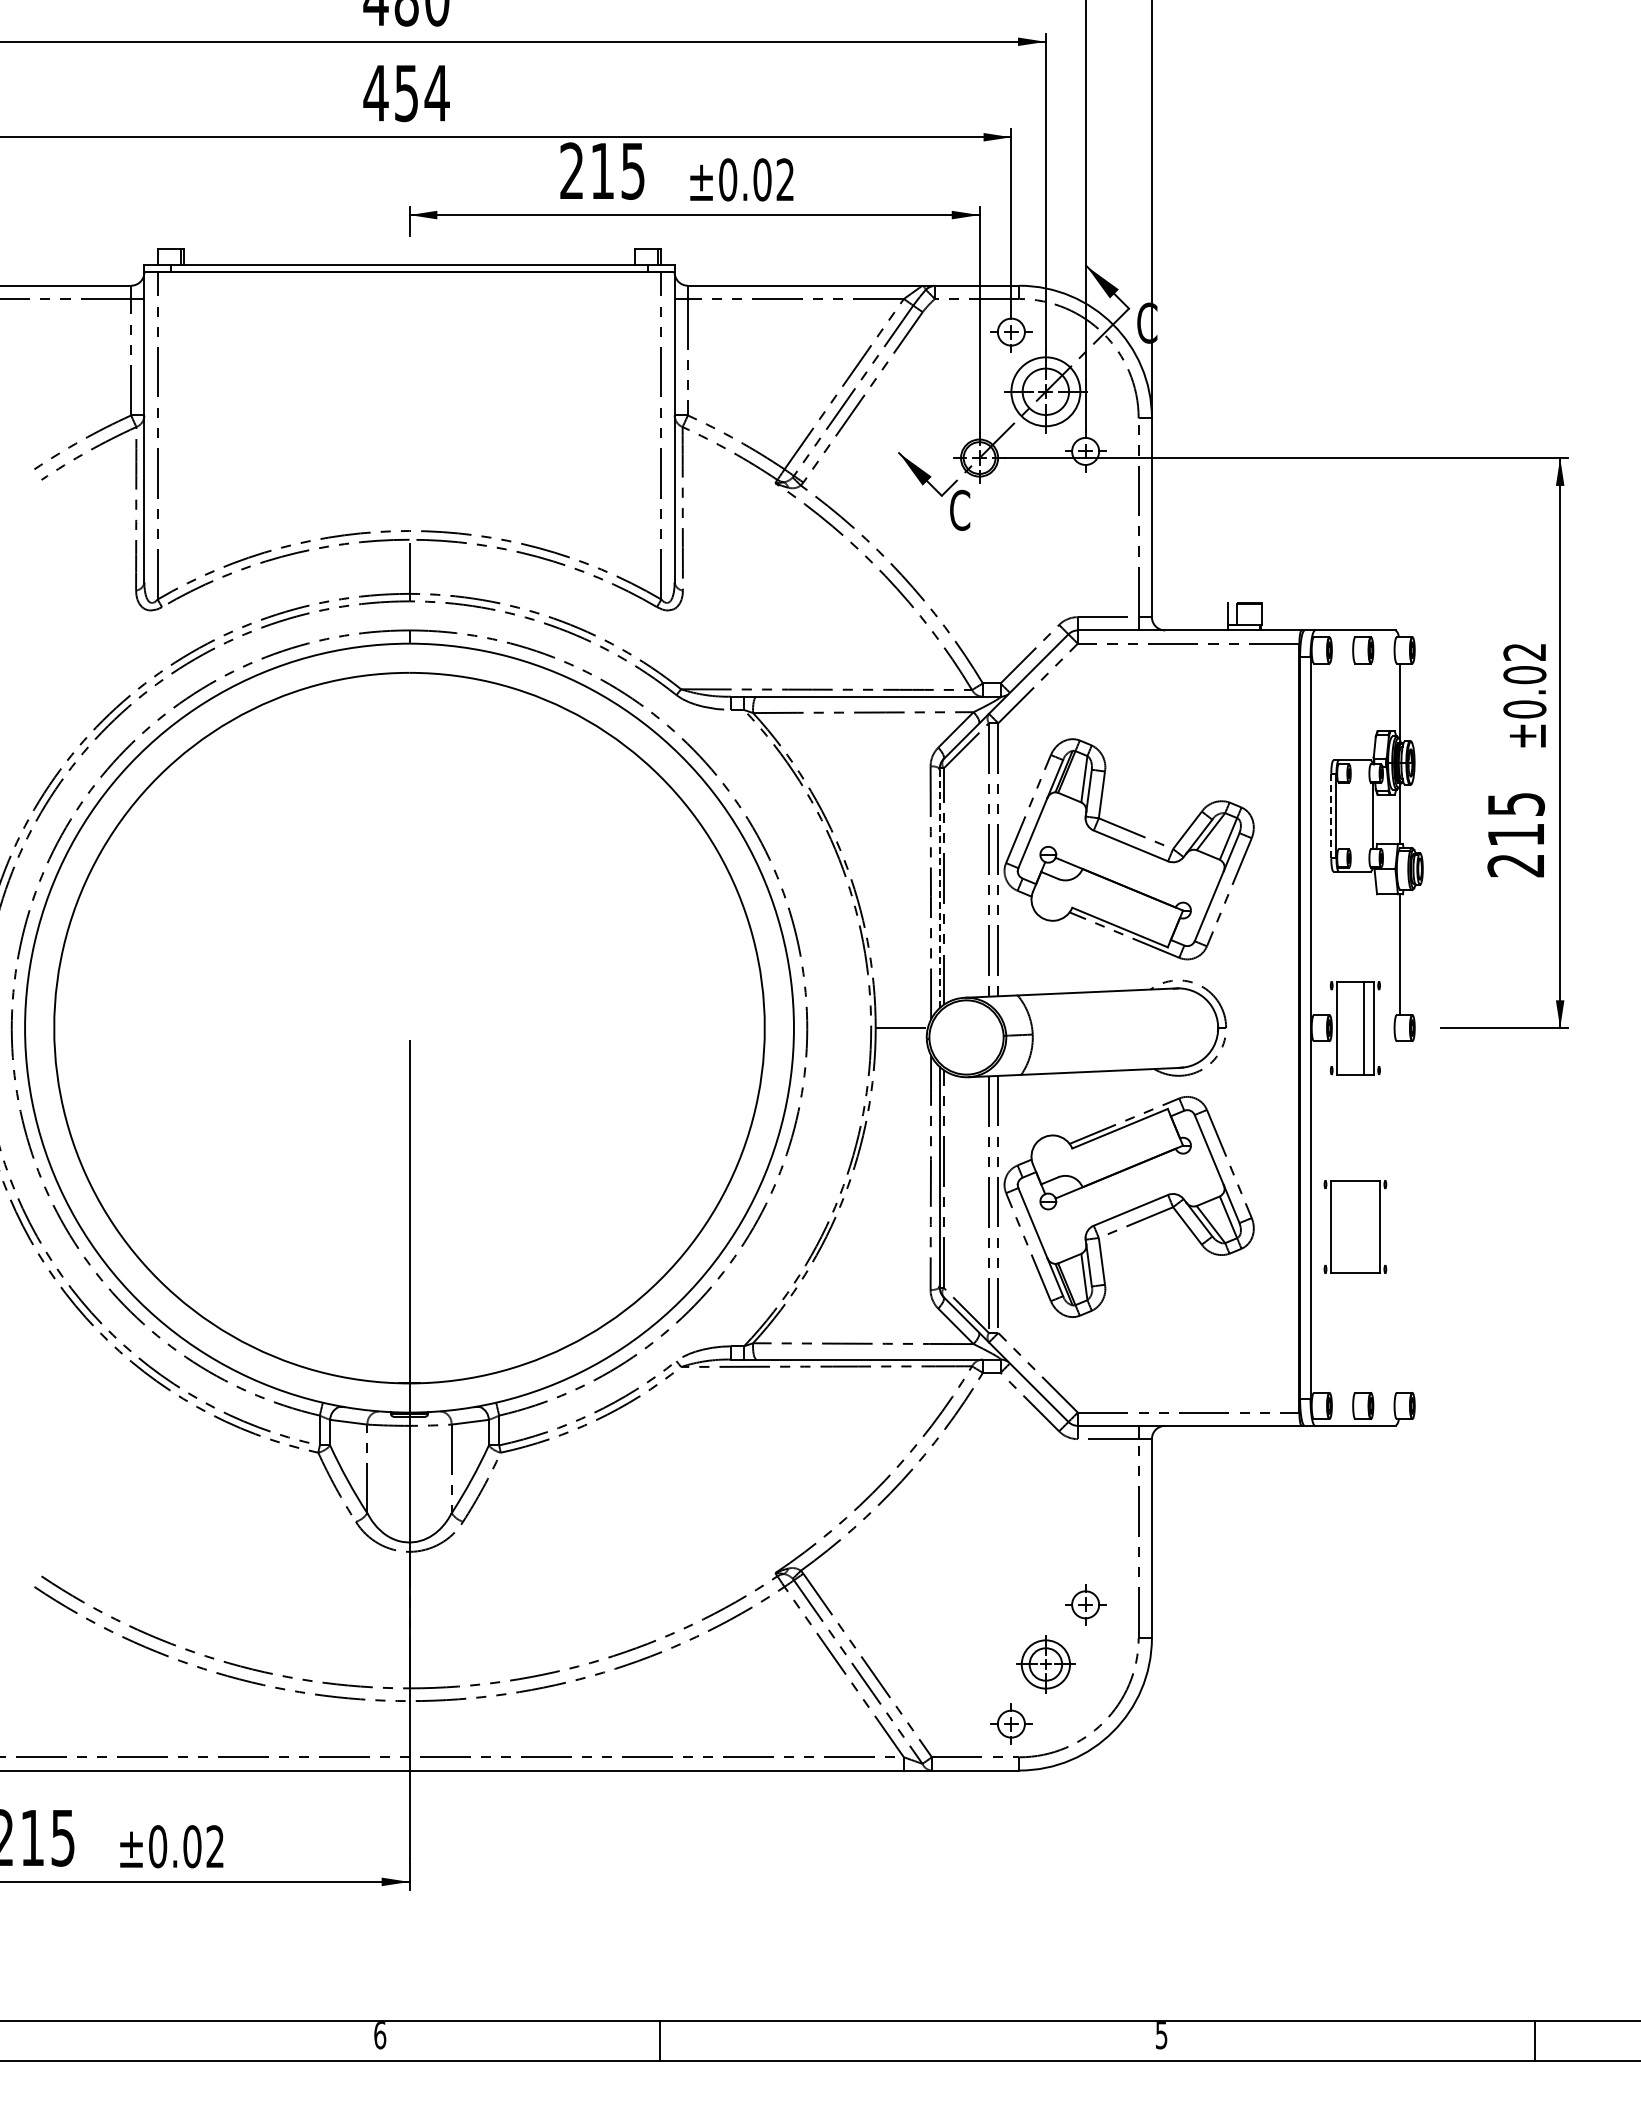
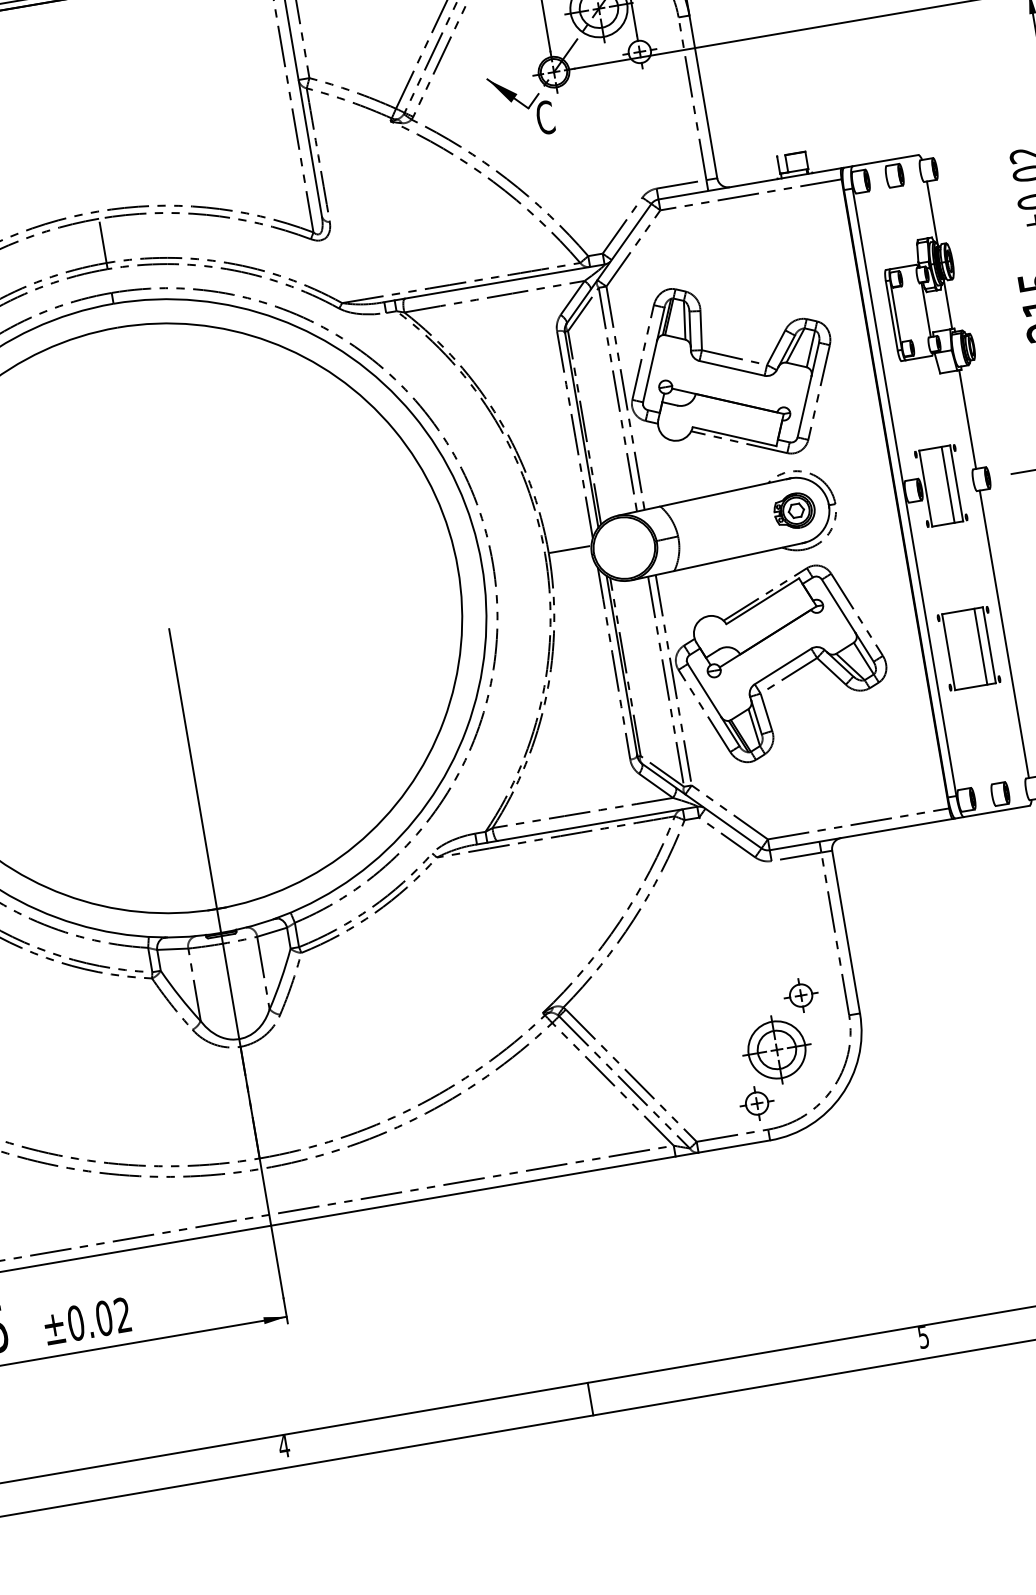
line: (1331, 816) -> (892, 316), dashed -> solid
line: (939, 888) -> (581, 429), dashed -> solid
part: (1176, 1027) -> (794, 510), added
line: (1400, 1216) -> (1004, 633), added
line: (1369, 1226) -> (980, 646), added
part: (1045, 1664) -> (776, 1050), size x1.43
text: (379, 2035) -> (283, 1446), 6 -> 4
line: (659, 2041) -> (590, 1399), moved

